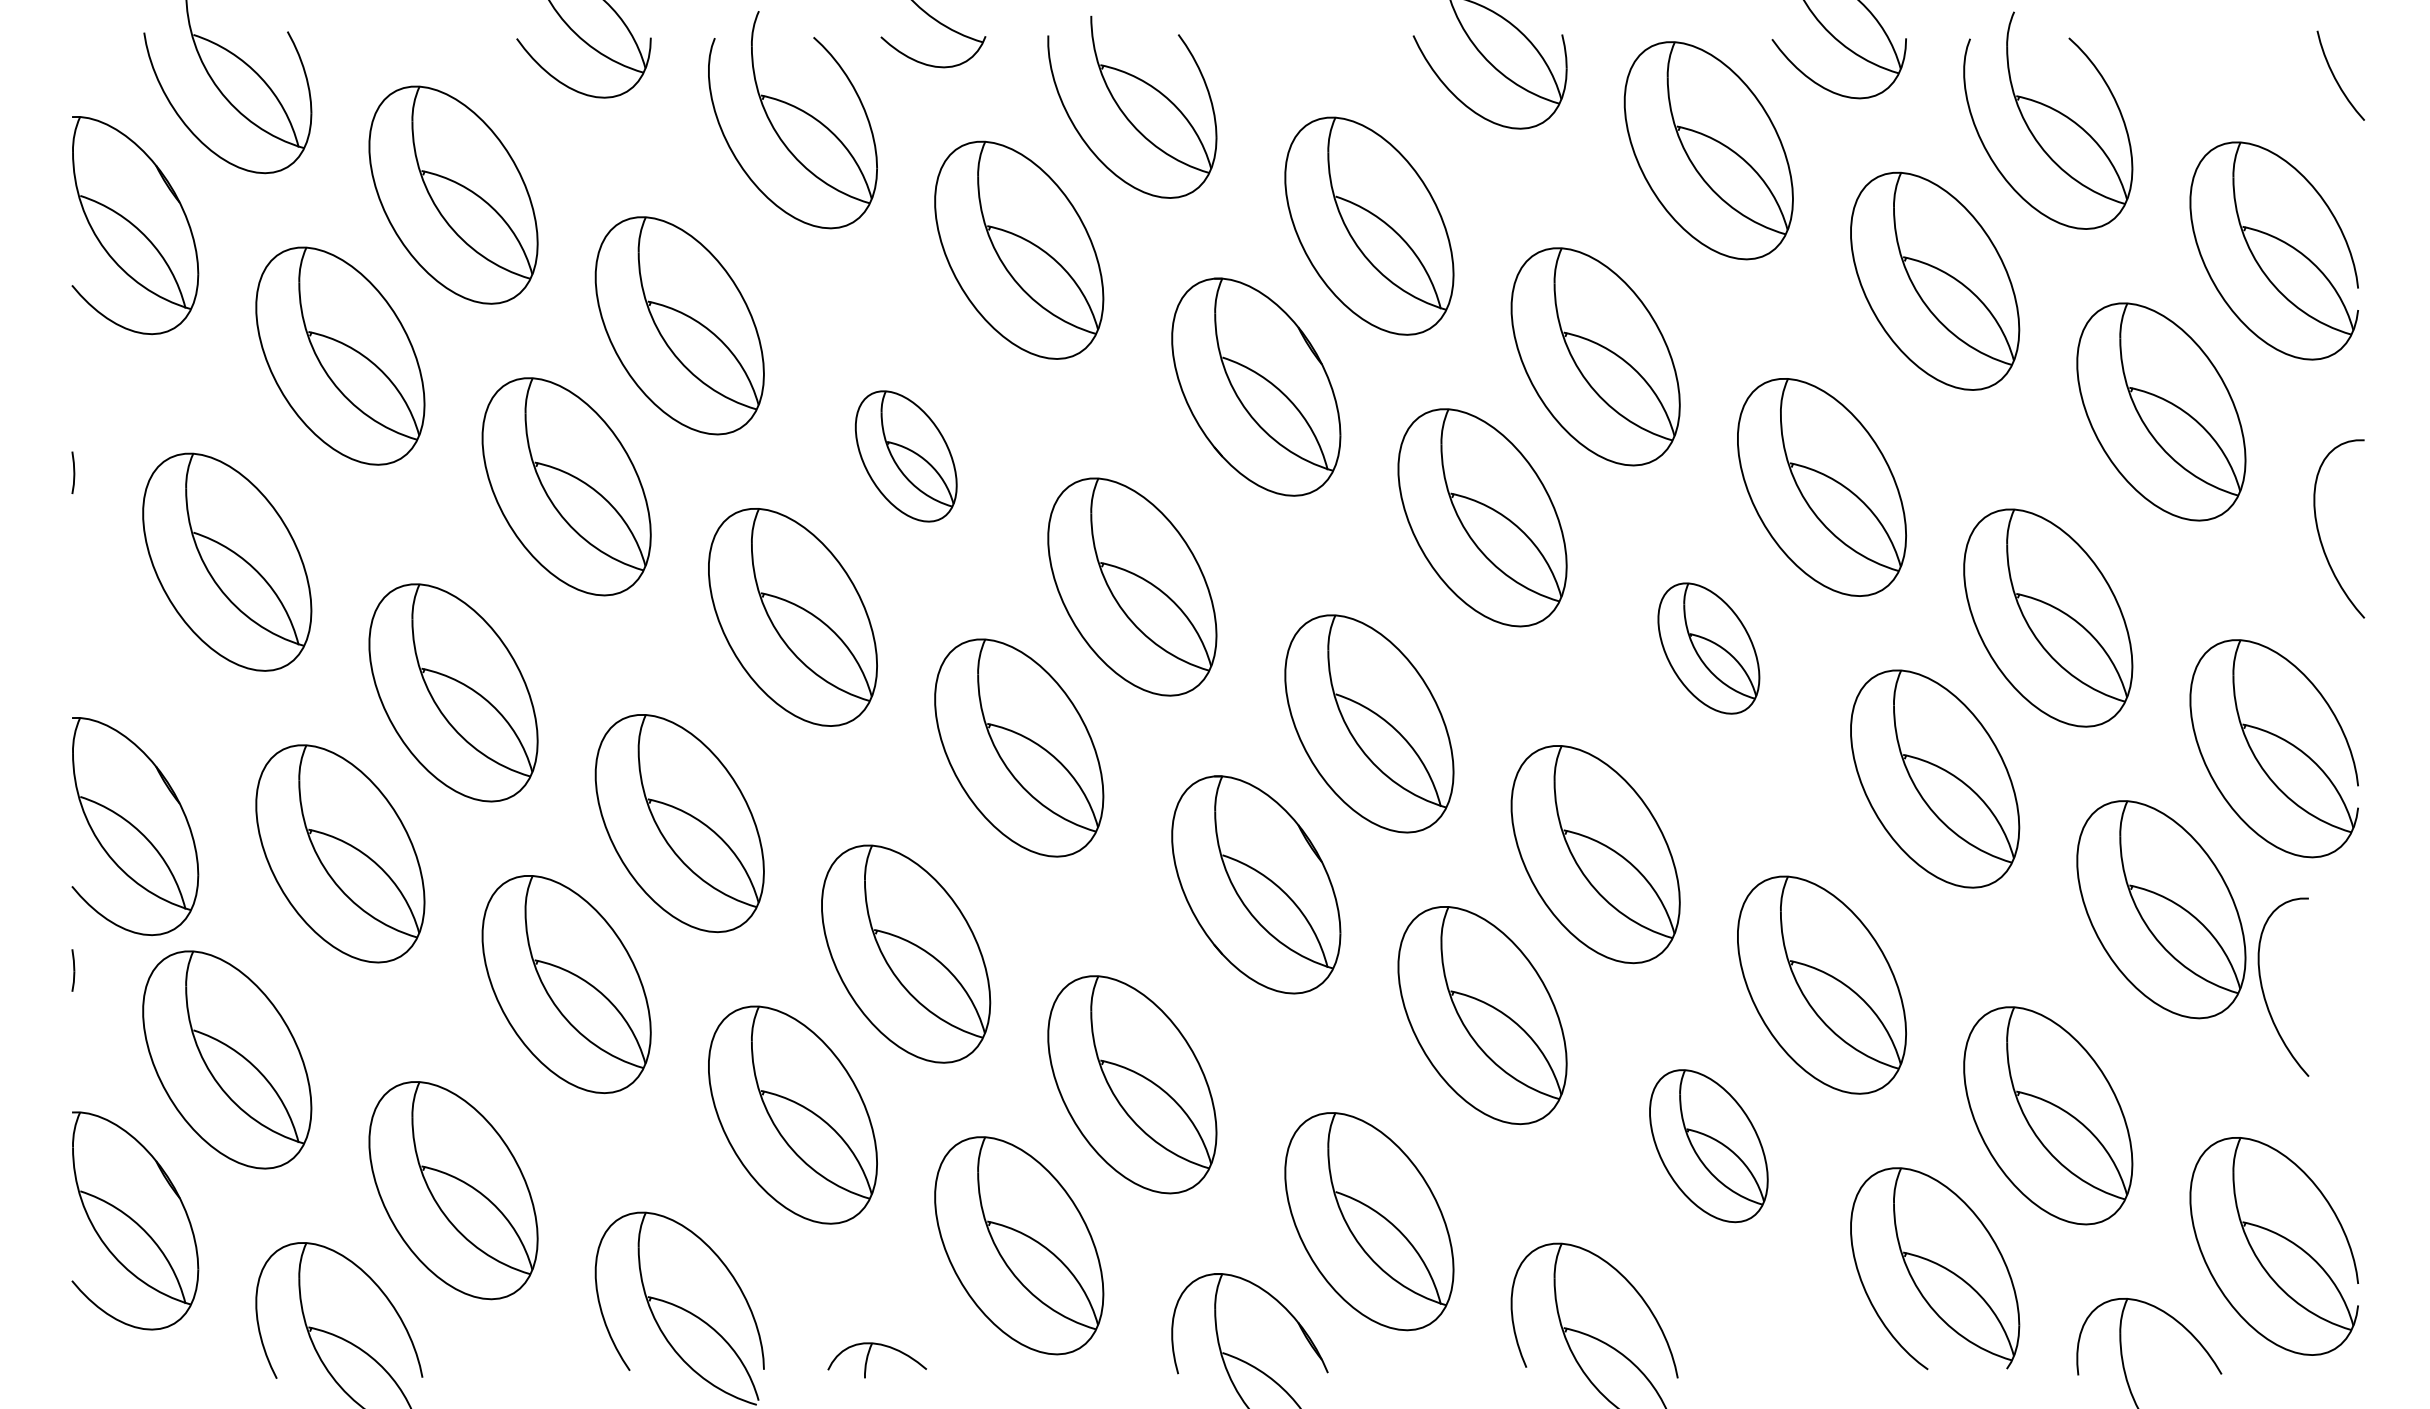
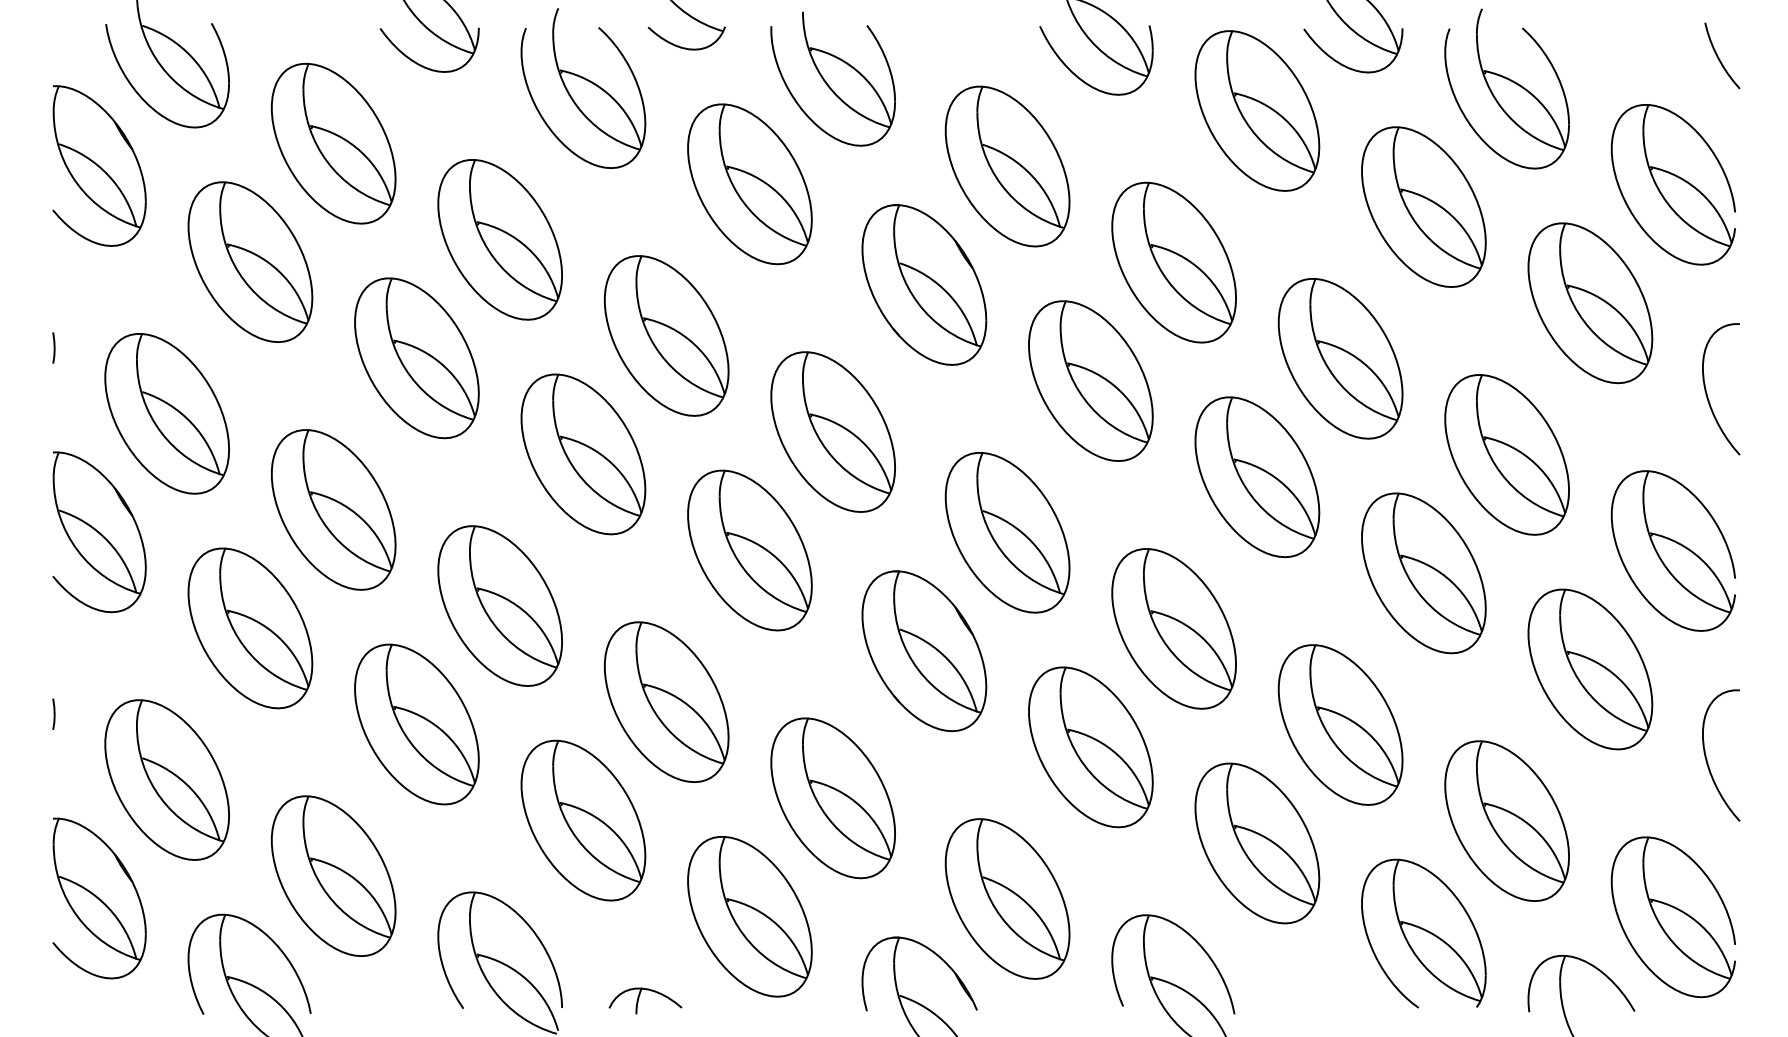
part: (905, 455) -> (666, 335), size x1.67
part: (1708, 648) -> (1257, 477), size x1.67
part: (135, 826) -> (99, 532), moved
curve: (2264, 992) -> (1707, 759), moved
part: (1708, 1146) -> (1257, 843), size x1.43

